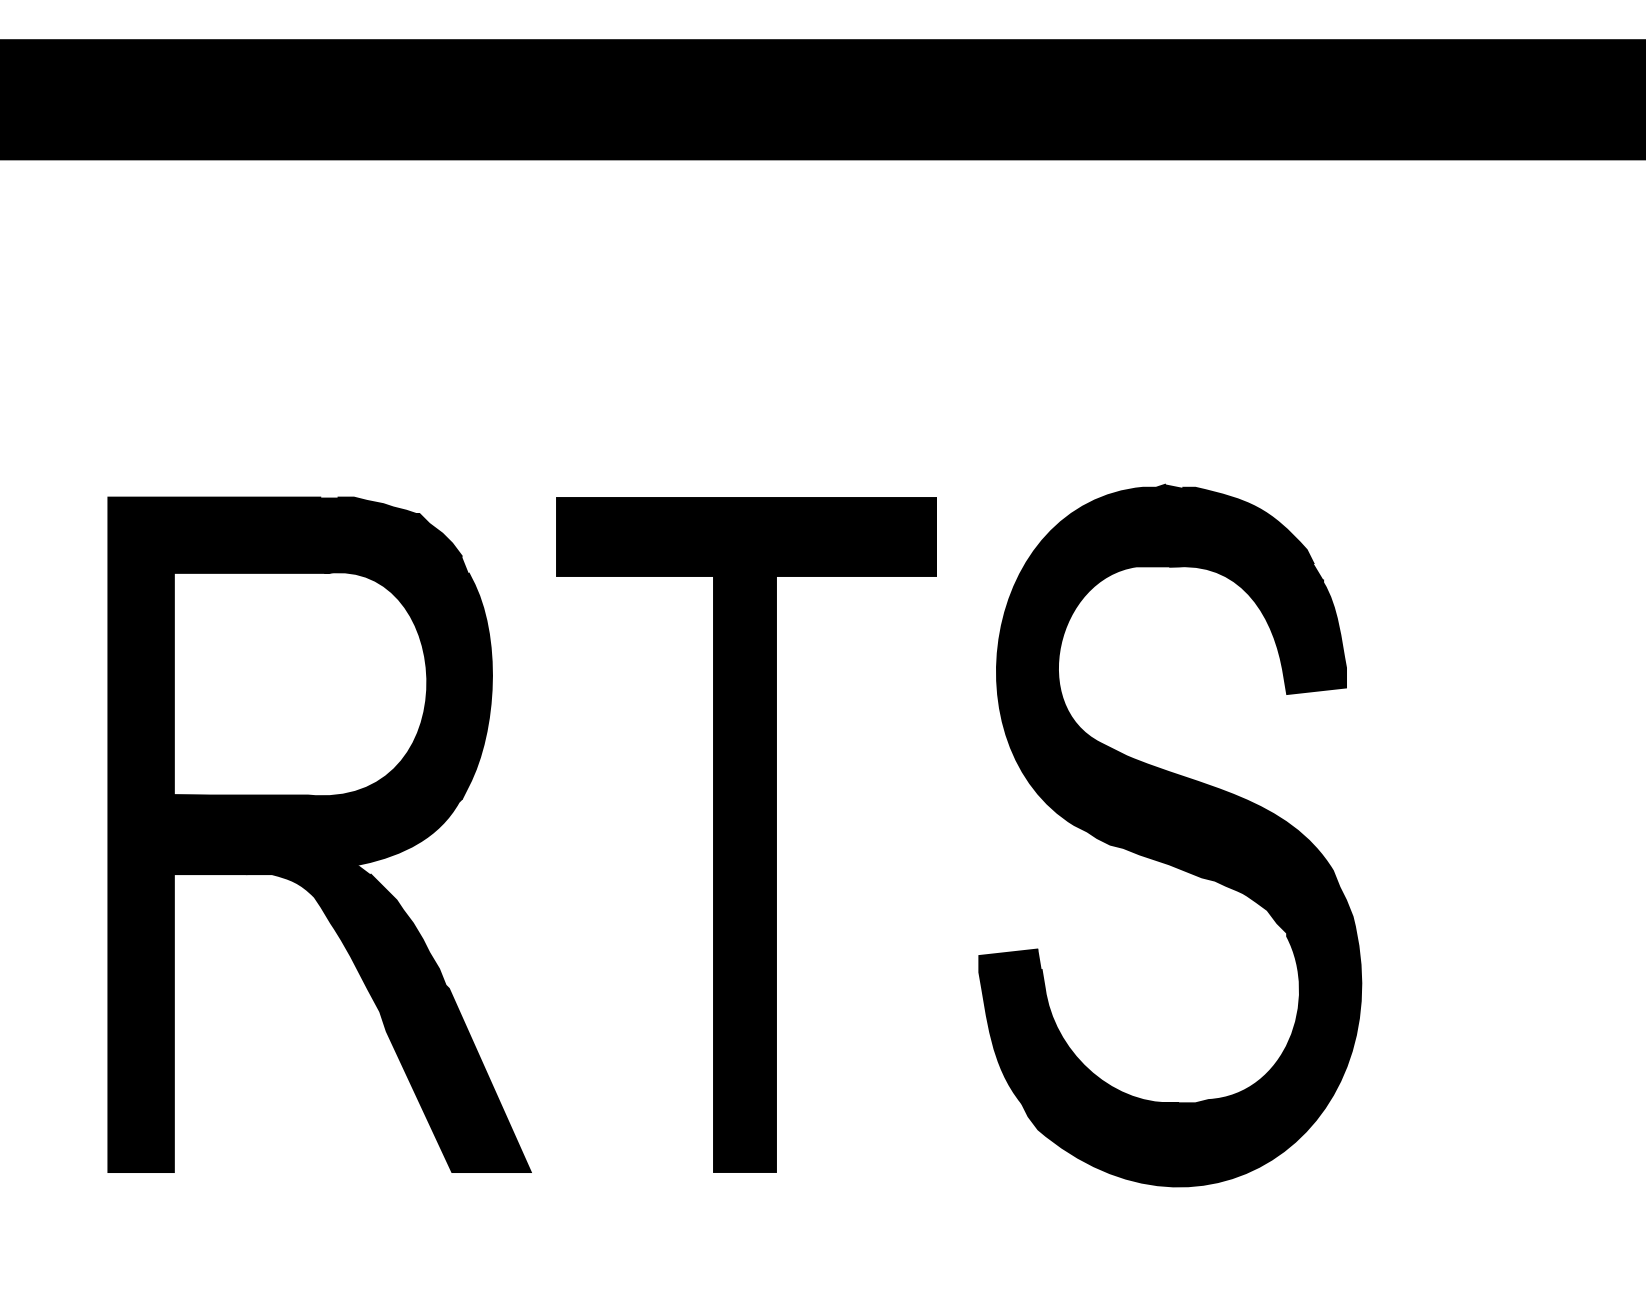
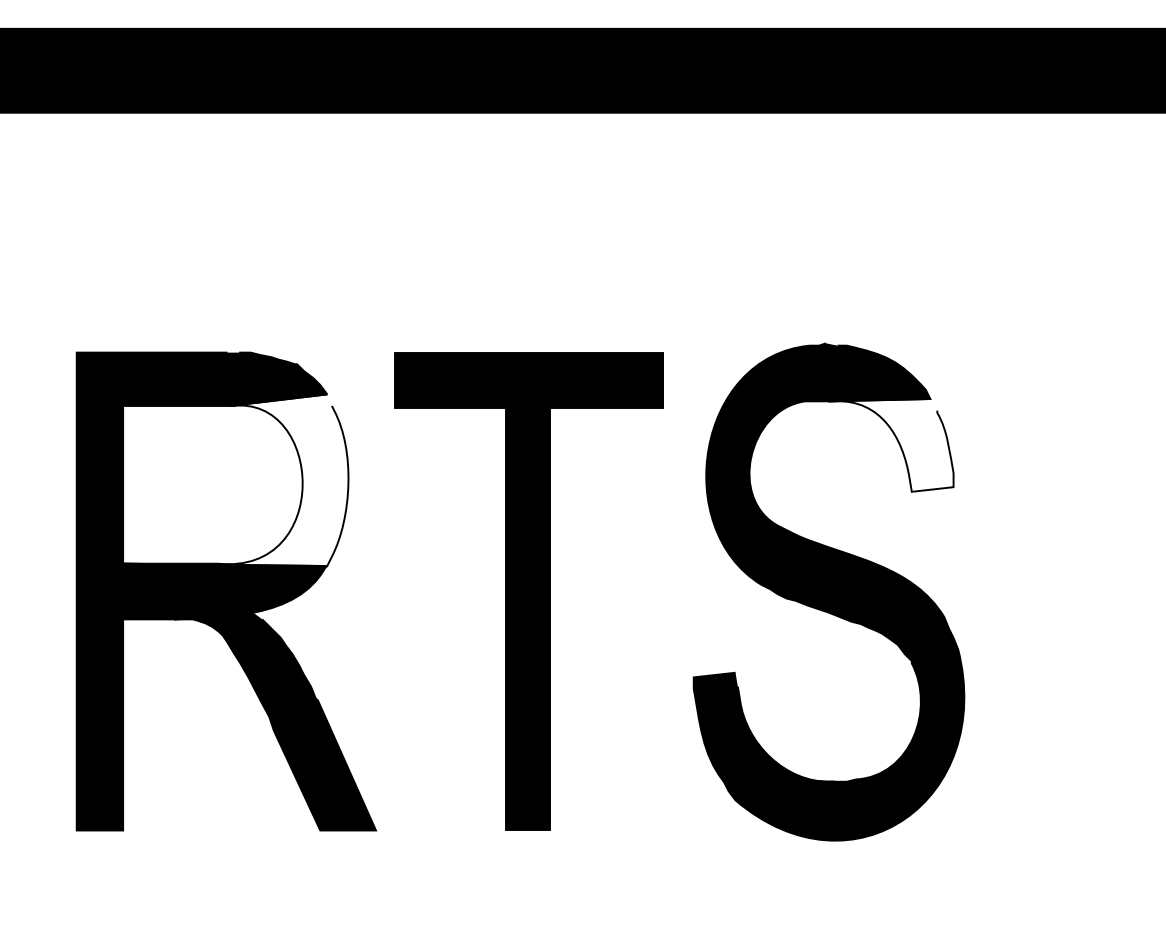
fill: (1257, 628) -> (890, 445), removed
fill: (332, 678) -> (235, 480), removed

